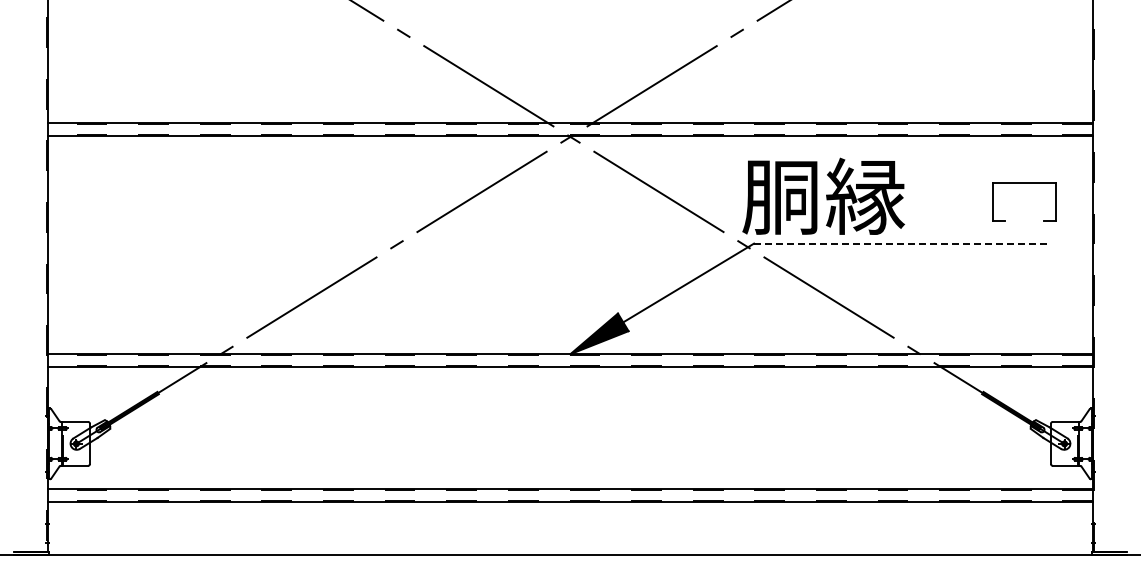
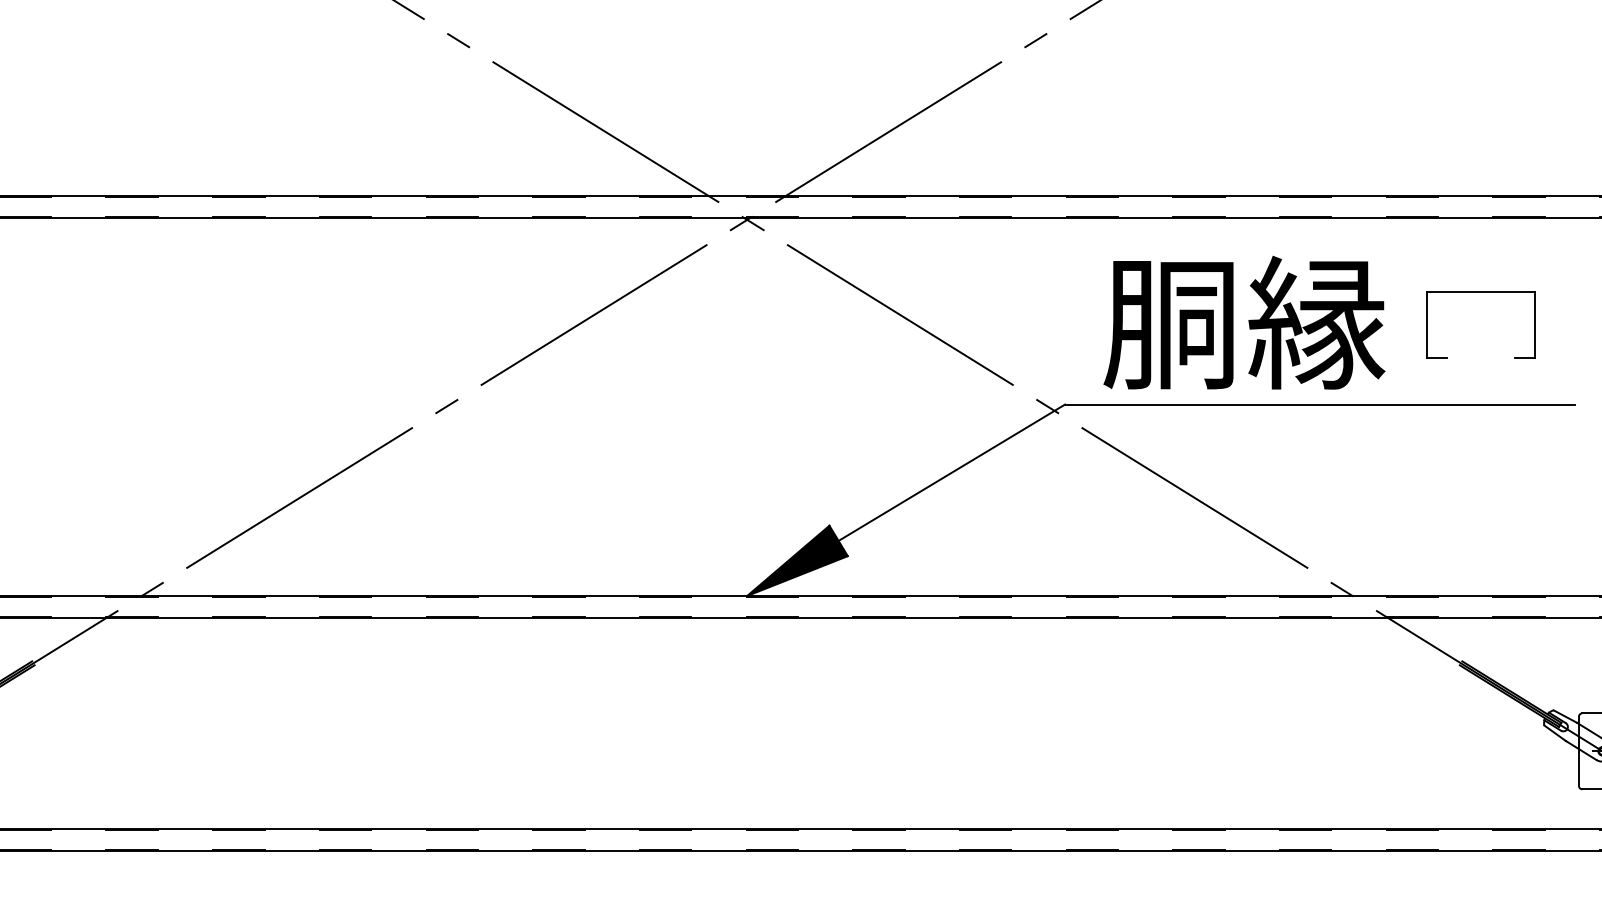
part: (1024, 183) -> (1481, 293), moved
text: (823, 195) -> (1244, 321), moved
line: (901, 243) -> (1320, 404), dashed -> solid

